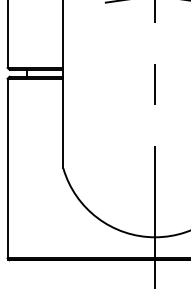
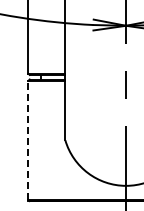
line: (7, 167) -> (28, 139), solid -> dashed

